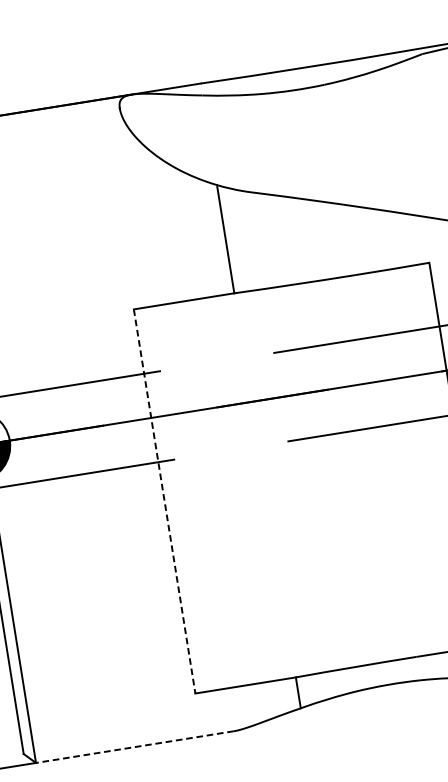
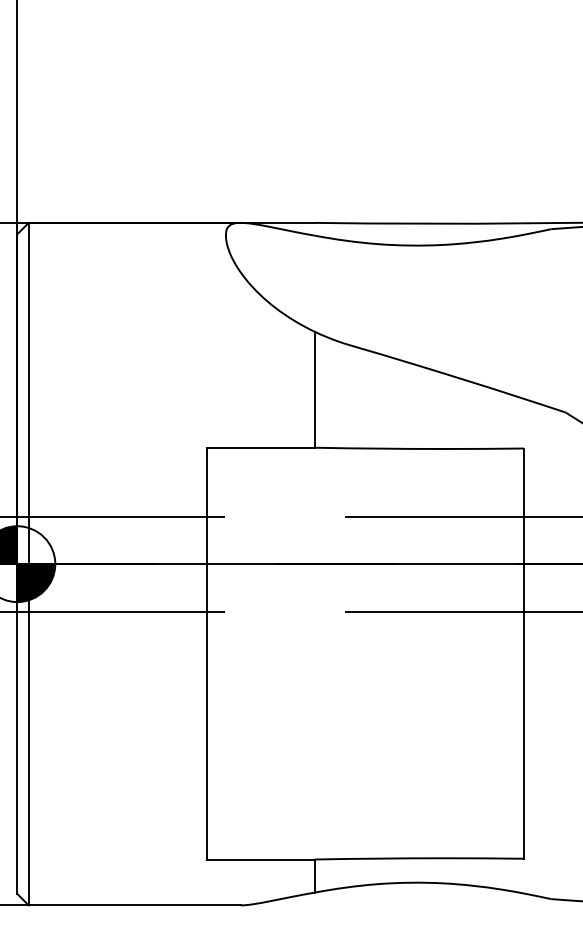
line: (164, 501) -> (206, 653), dashed -> solid
line: (134, 747) -> (134, 905), dashed -> solid

